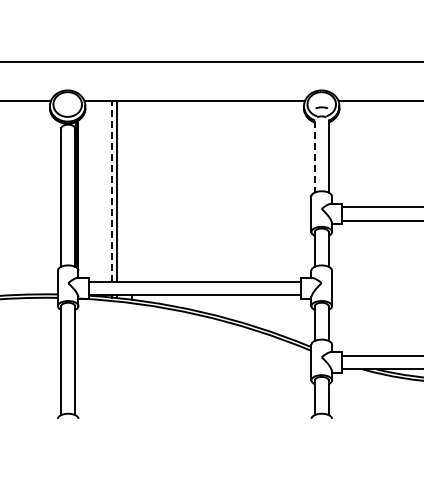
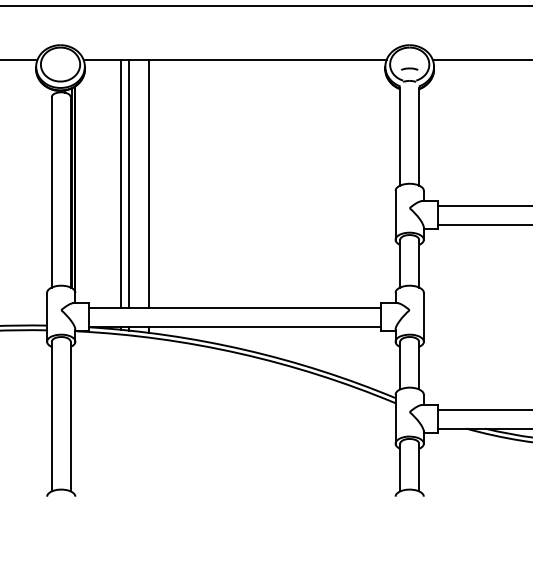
line: (314, 156) -> (399, 135), dashed -> solid
line: (111, 190) -> (120, 182), dashed -> solid
line: (132, 191) -> (149, 184), added

